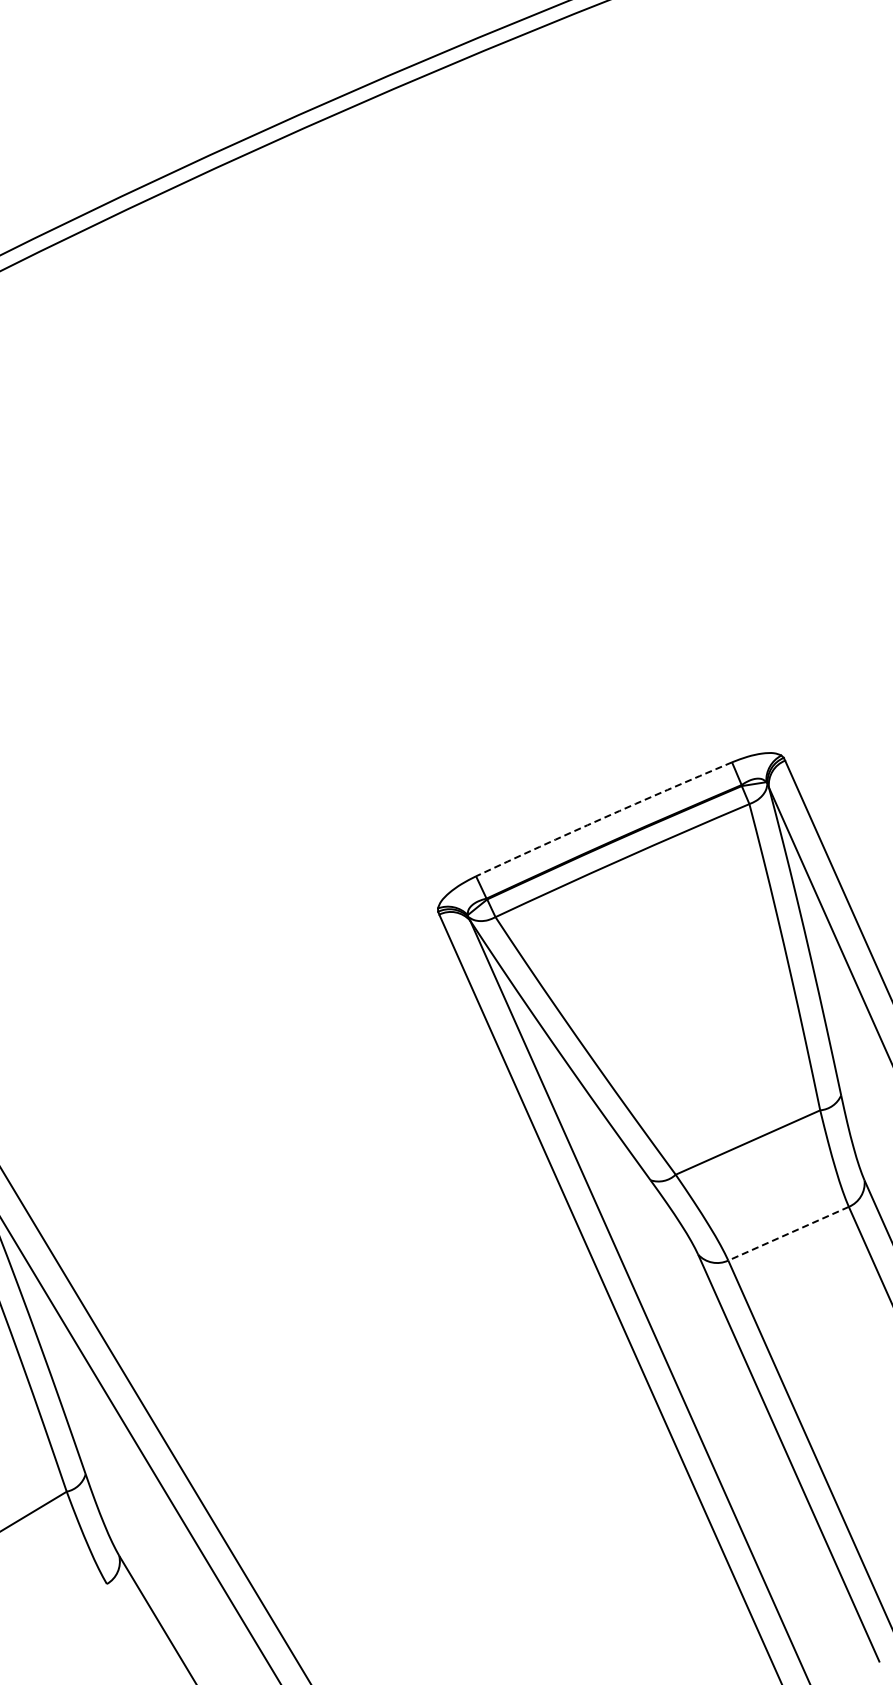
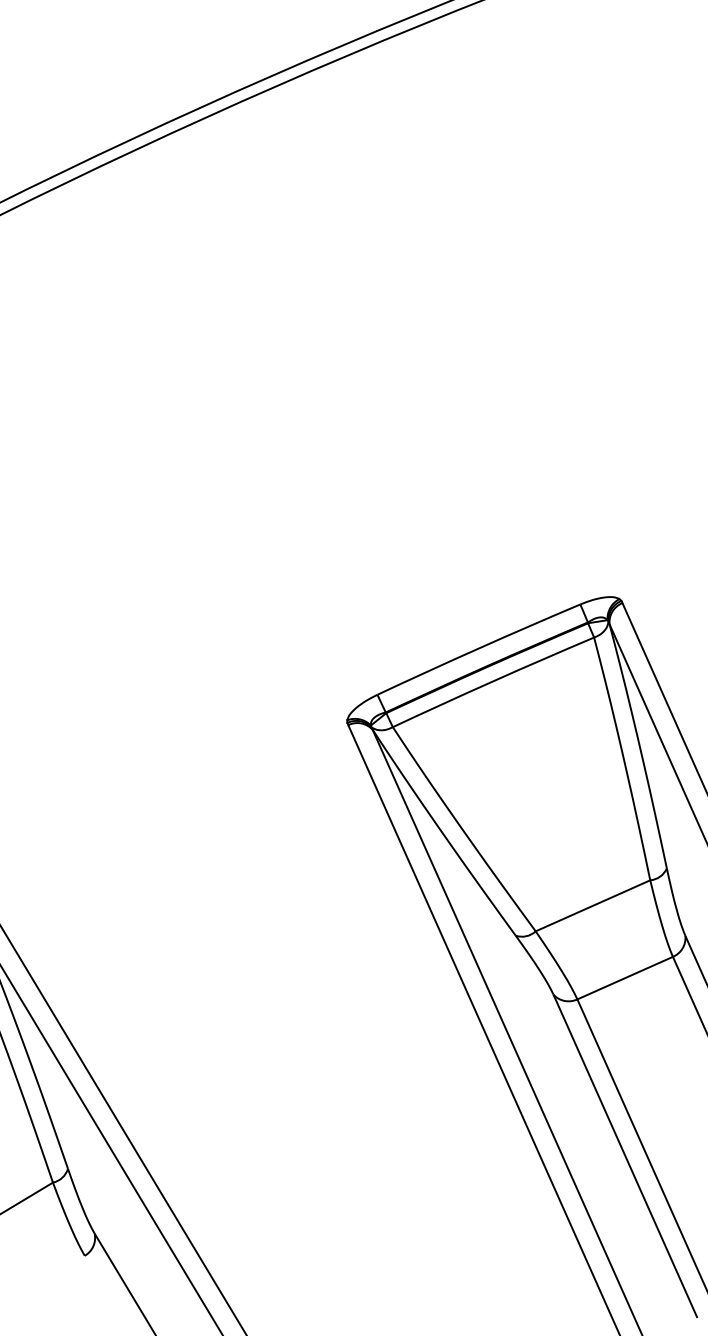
arc: (603, 818) -> (478, 648), dashed -> solid
line: (788, 1233) -> (625, 977), dashed -> solid

